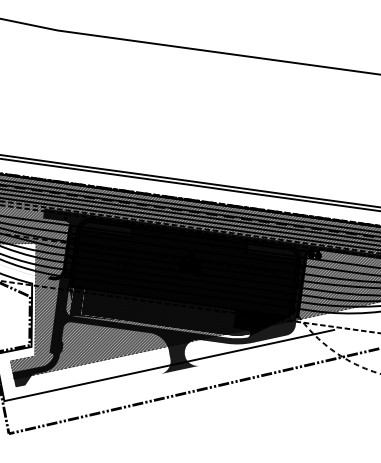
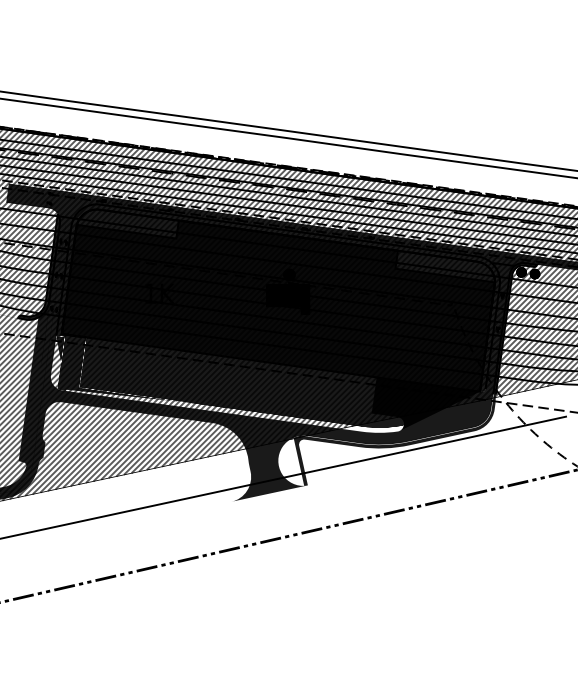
fill: (255, 307) -> (414, 373), added

